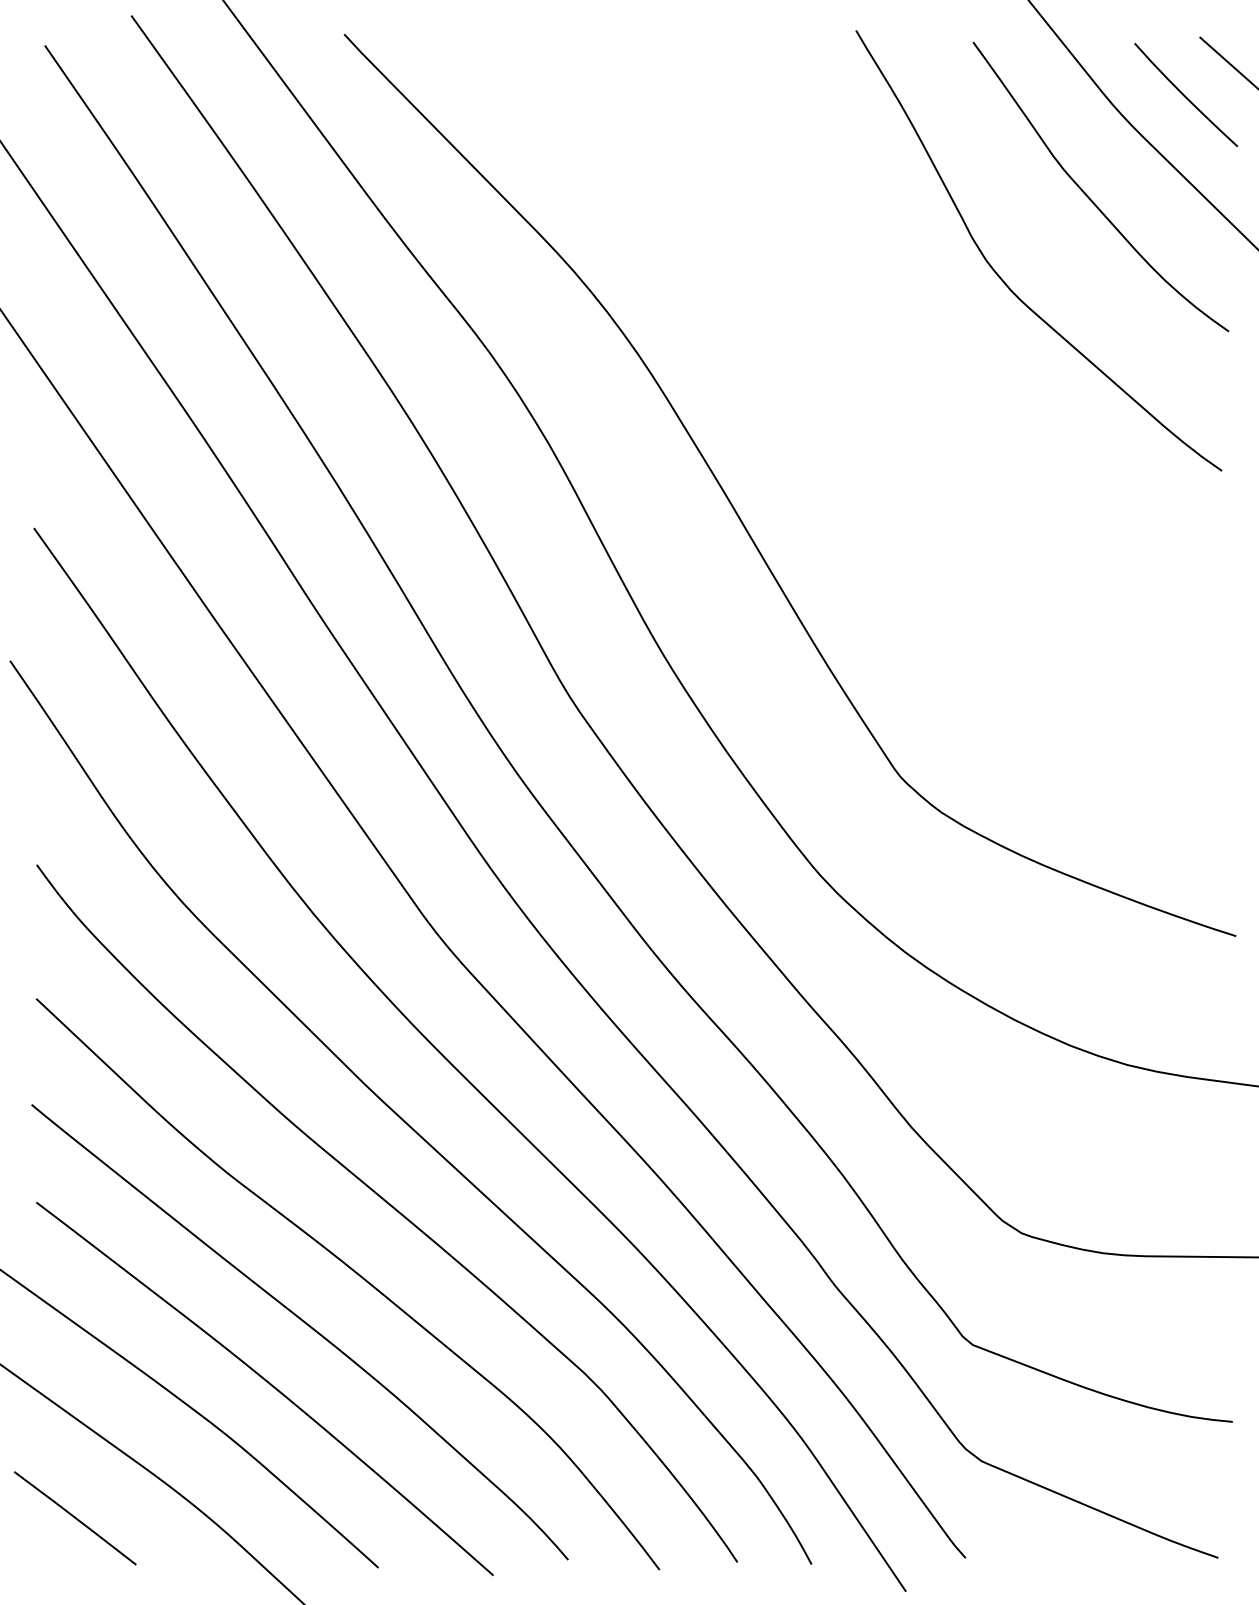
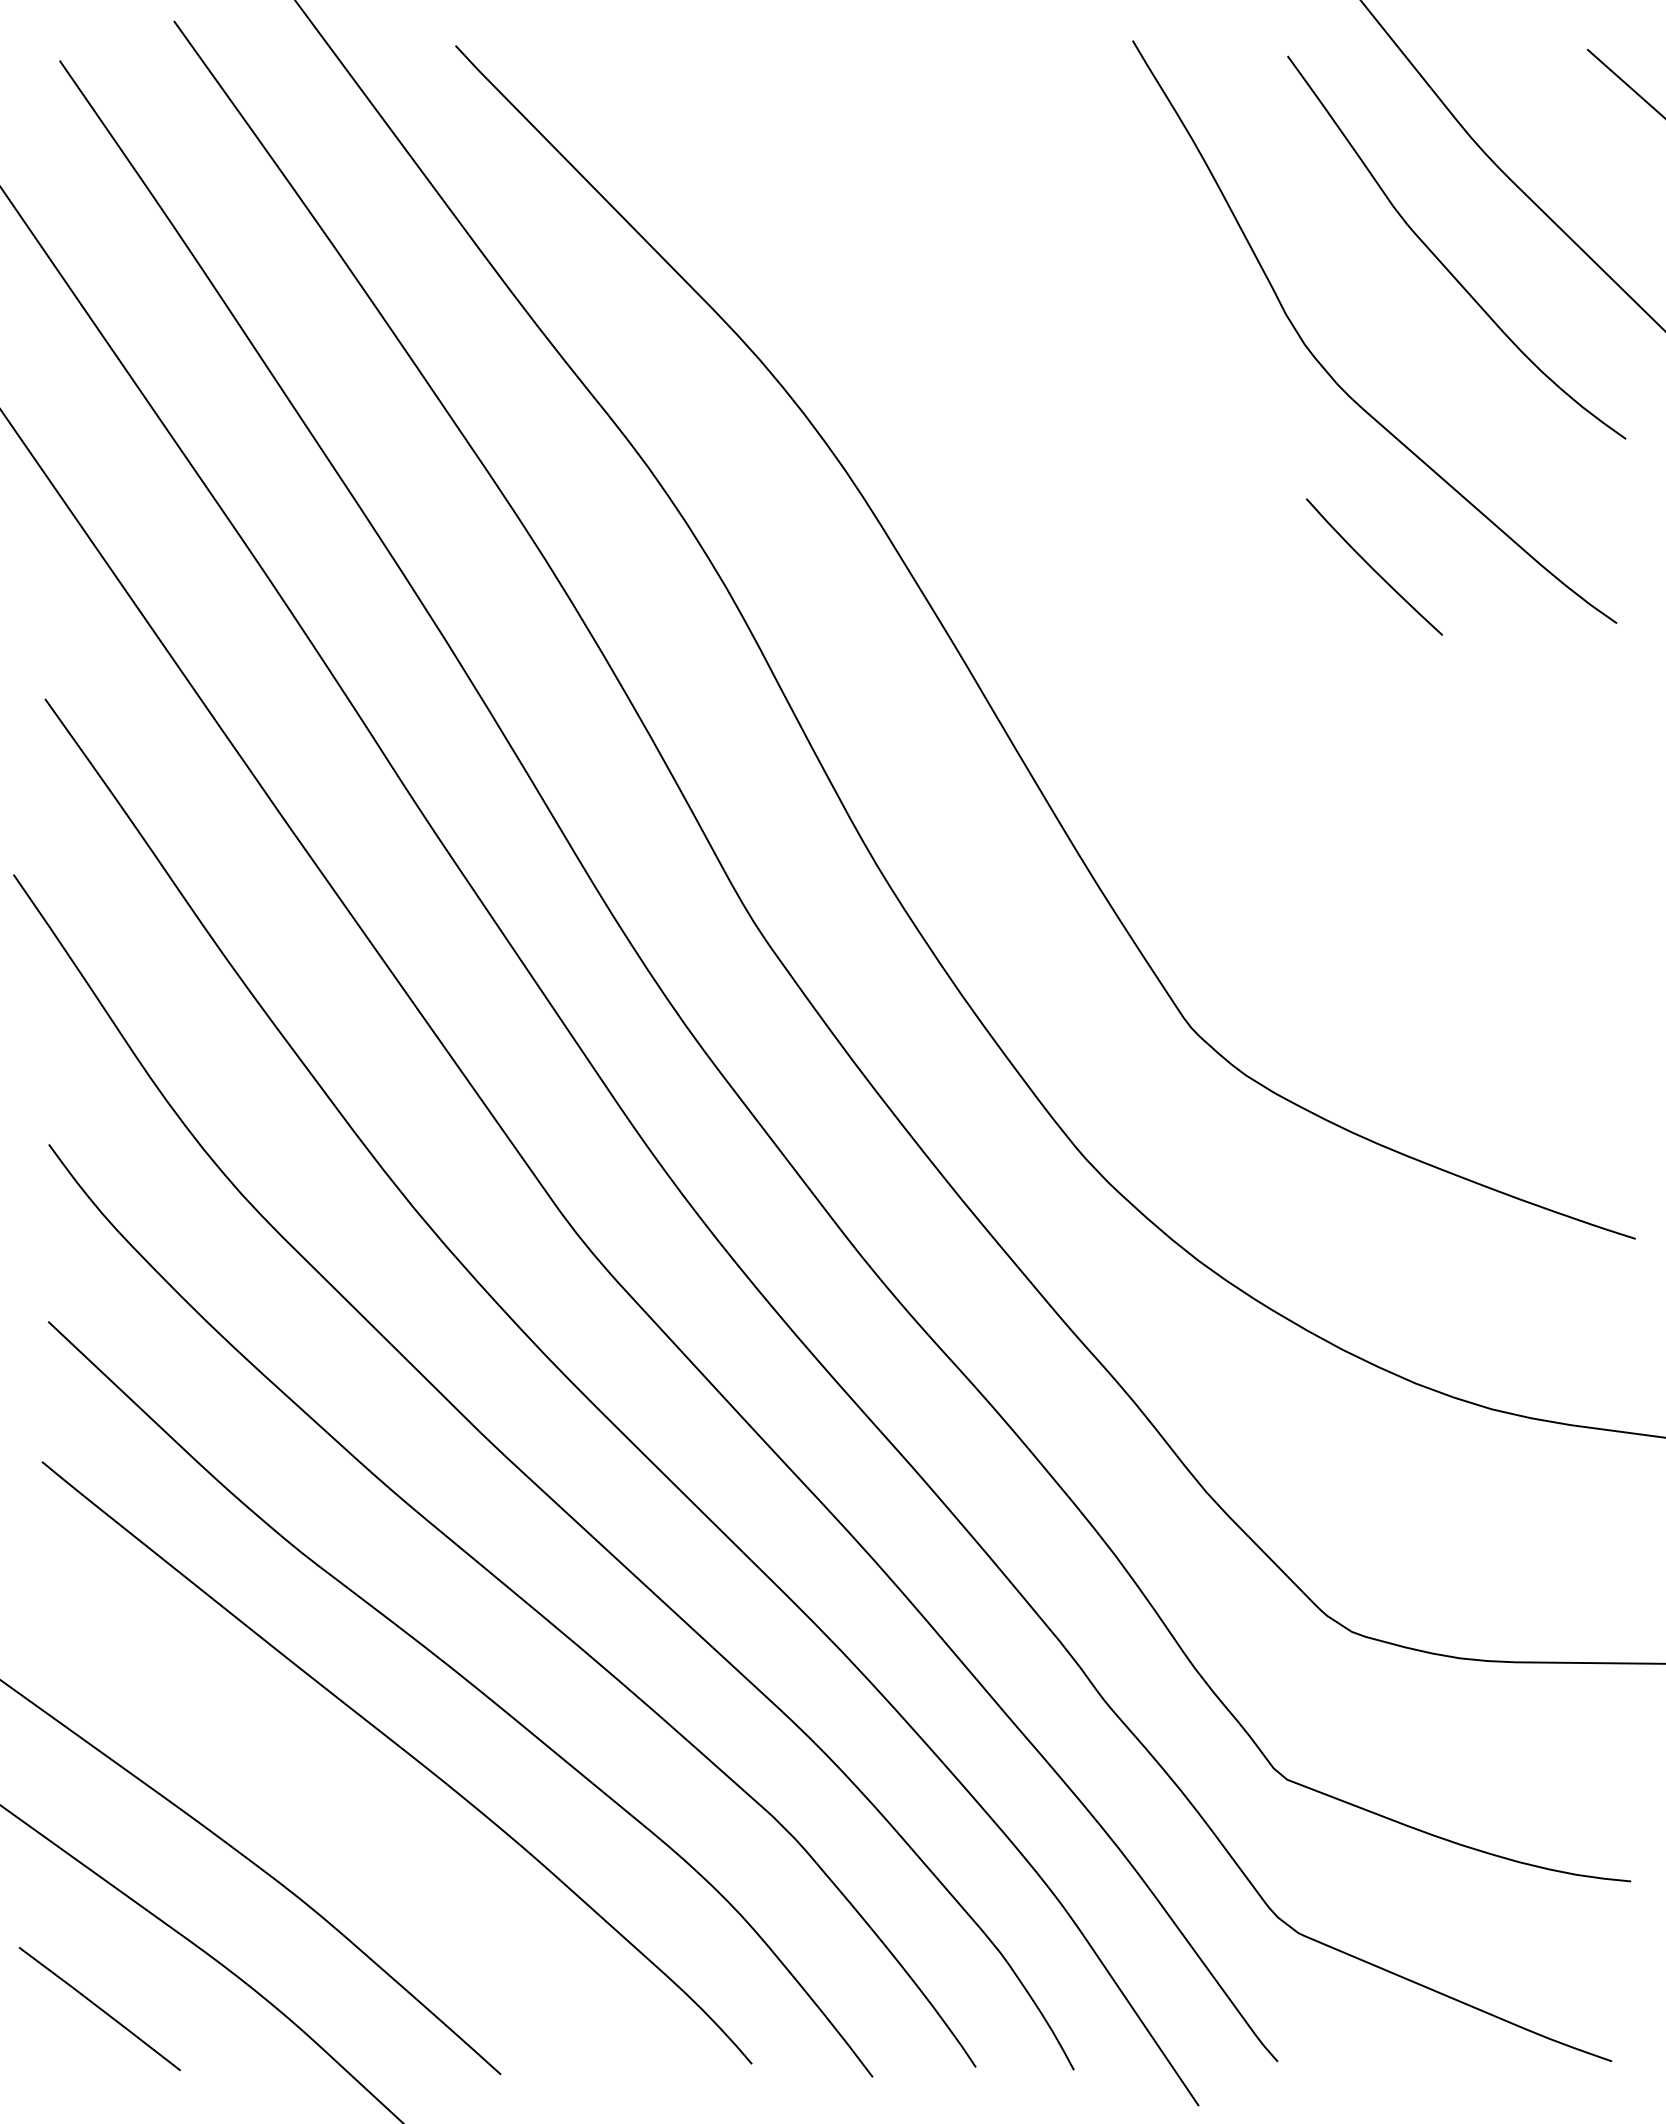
curve: (1184, 95) -> (1372, 567), moved
curve: (269, 1384) -> (356, 1831), removed

